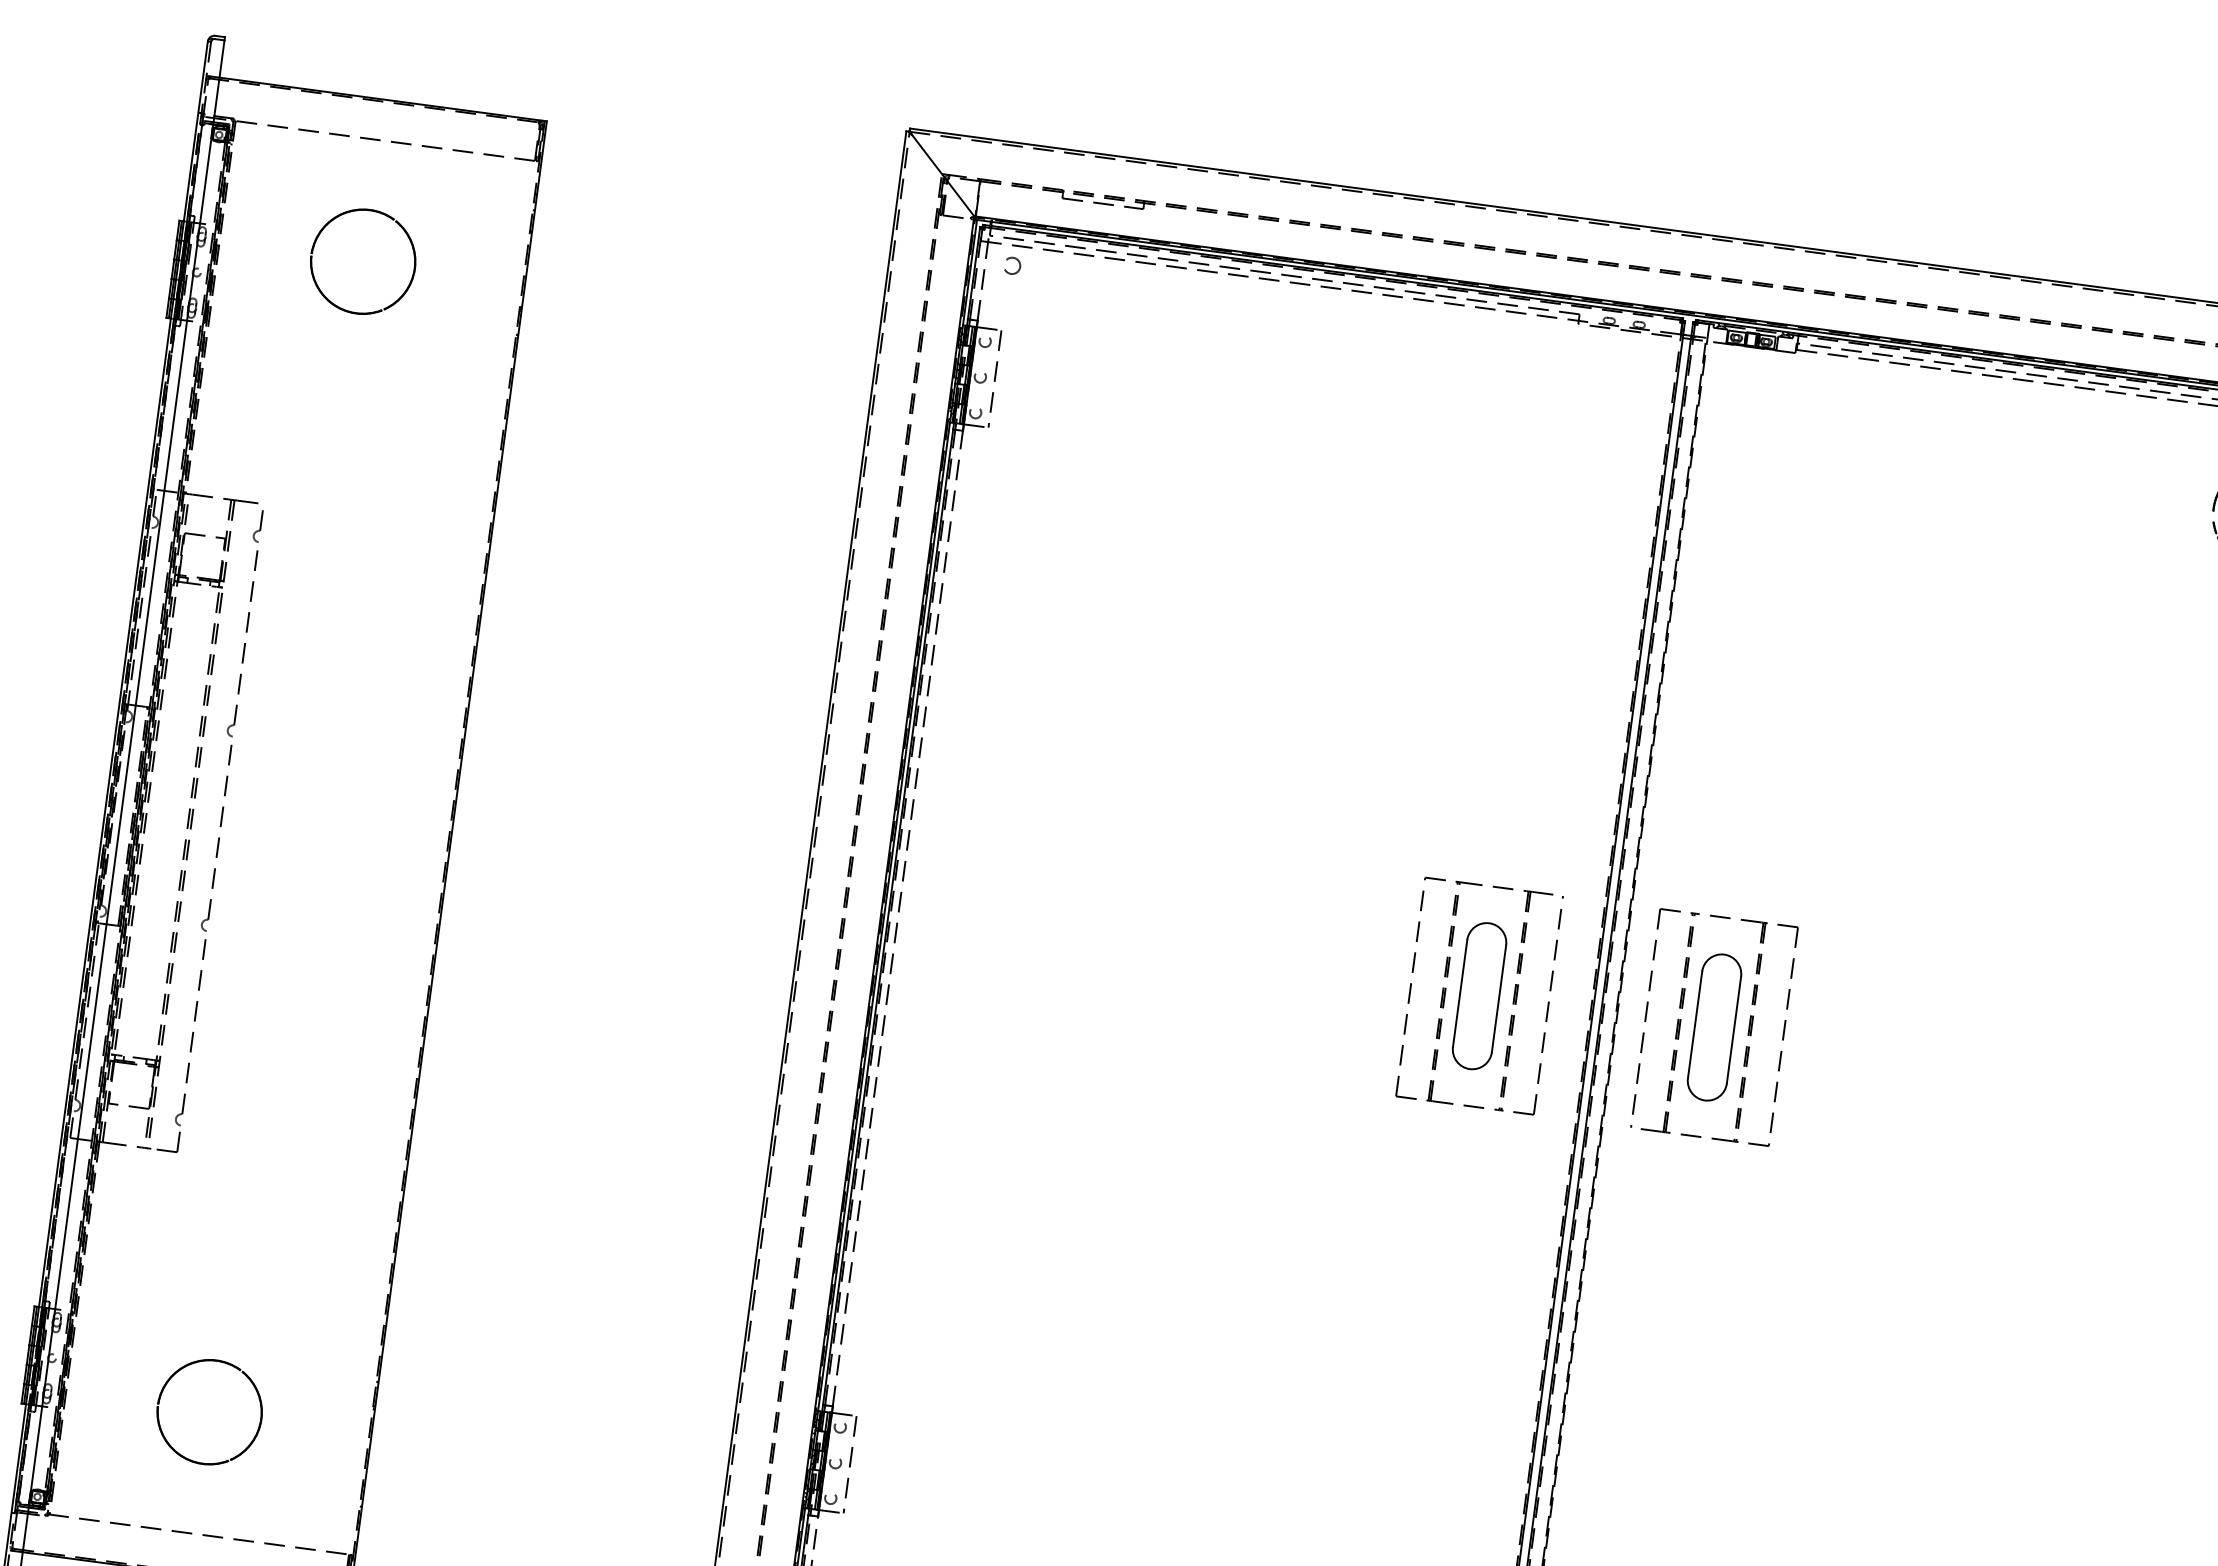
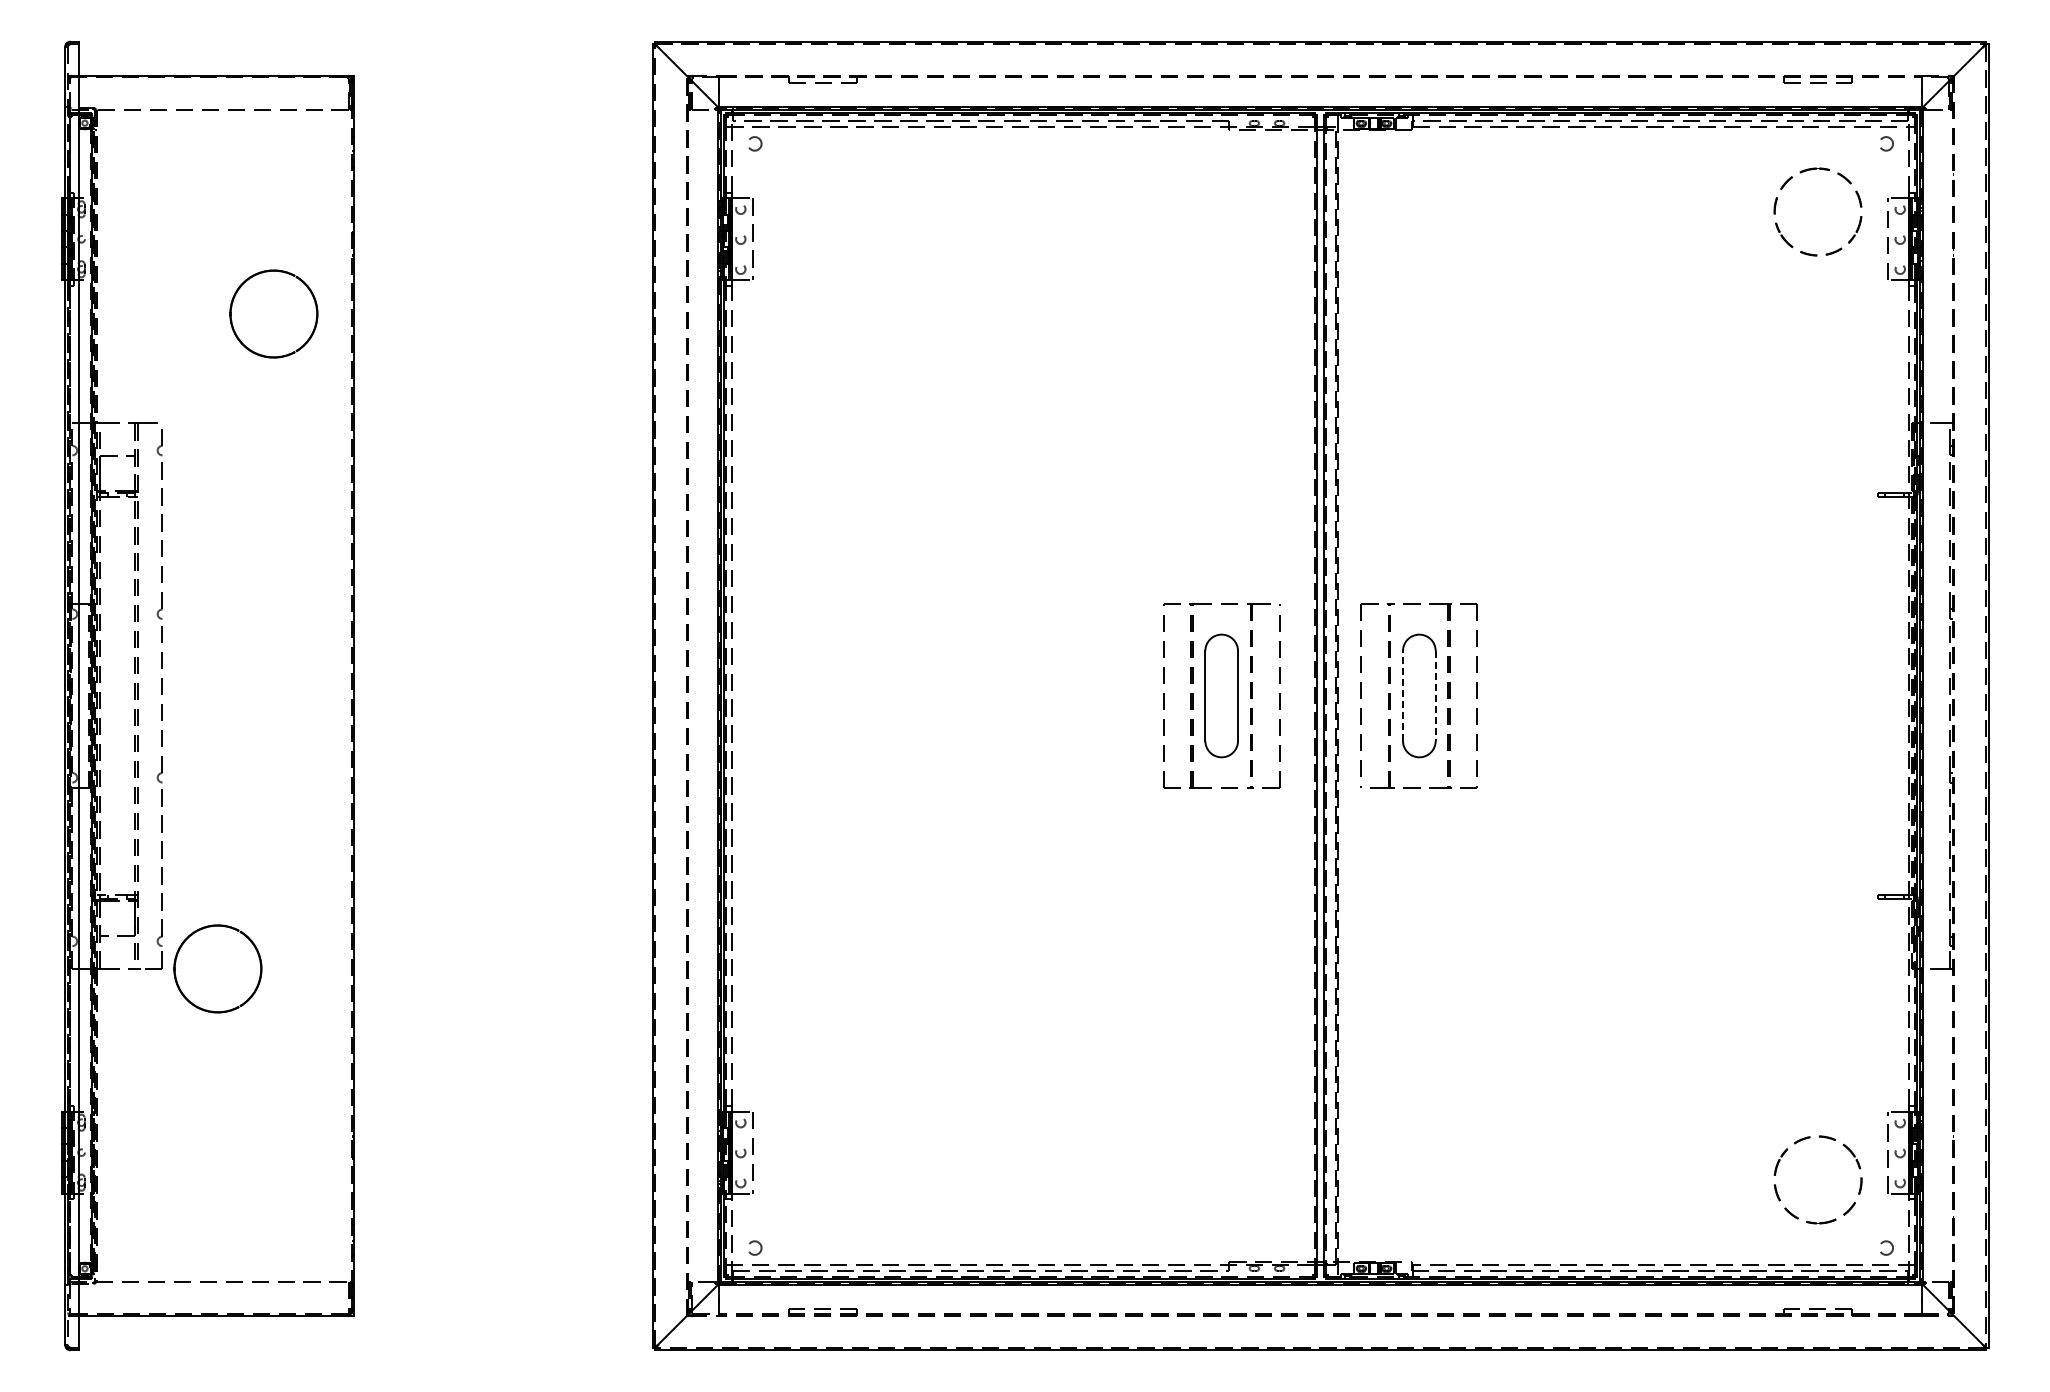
part: (362, 261) -> (273, 313), moved
line: (1694, 1024) -> (1402, 695), solid -> dashed
line: (1733, 1029) -> (1435, 695), solid -> dashed
part: (209, 1411) -> (217, 968), moved

